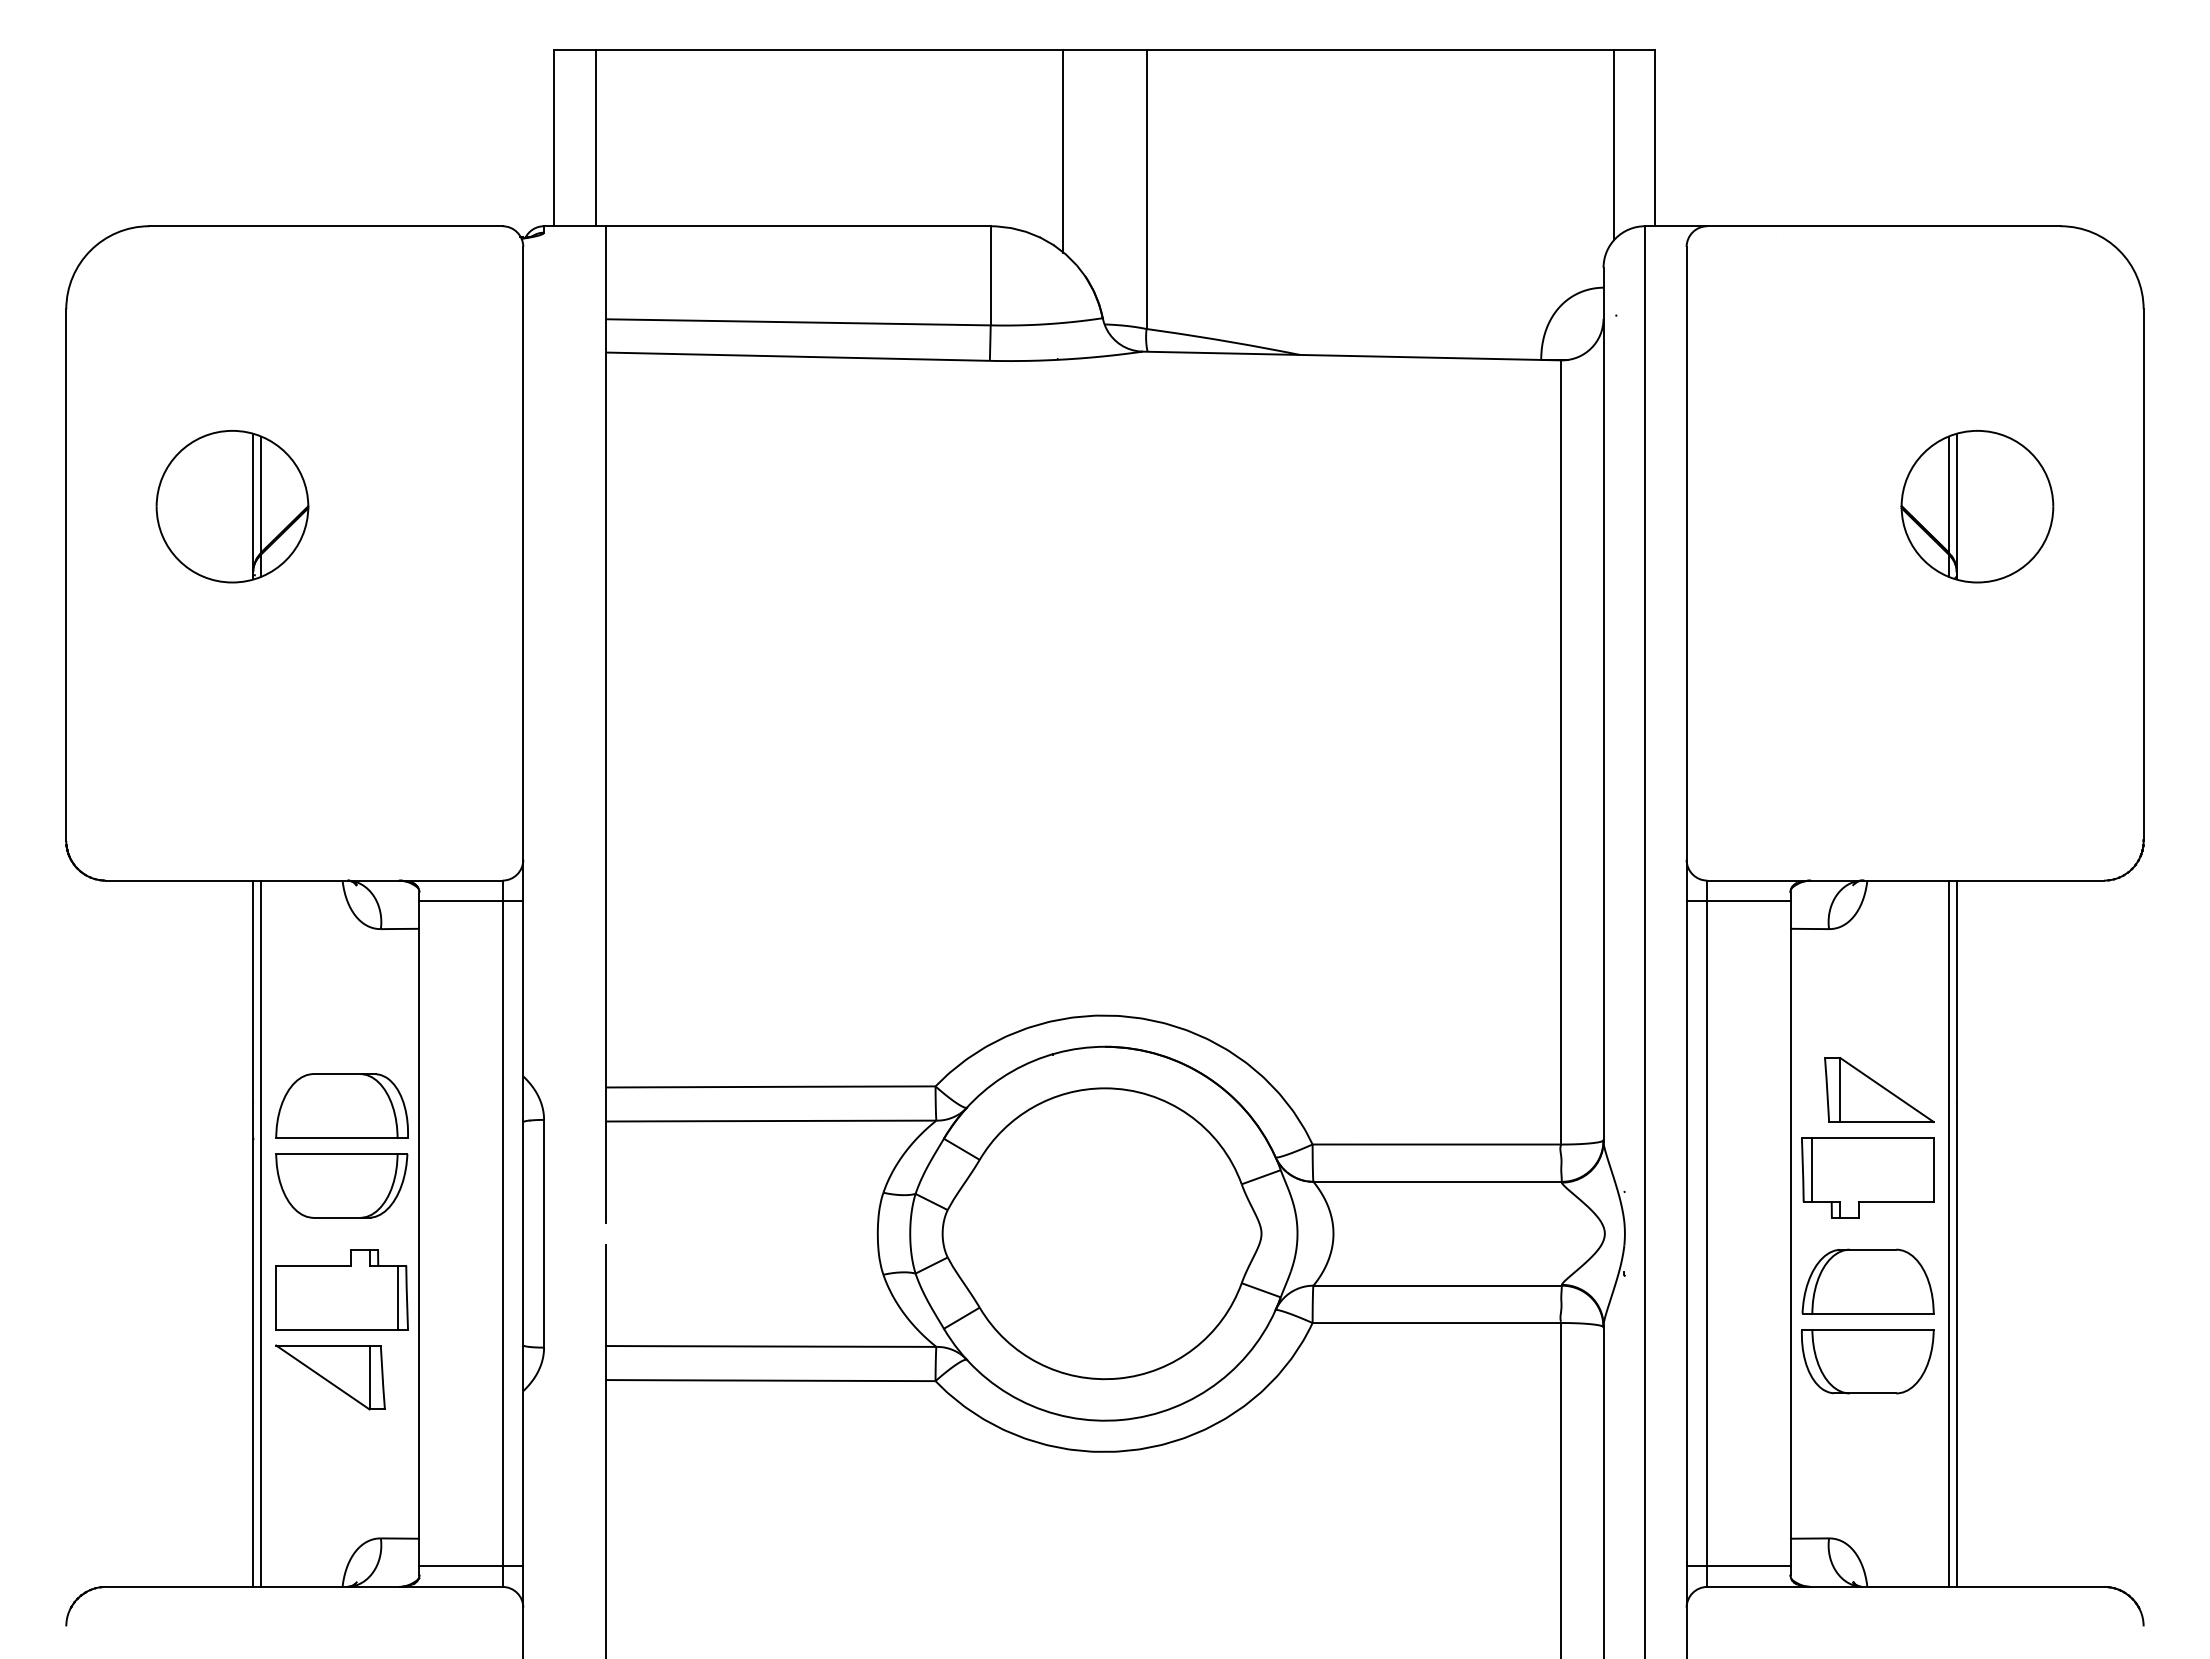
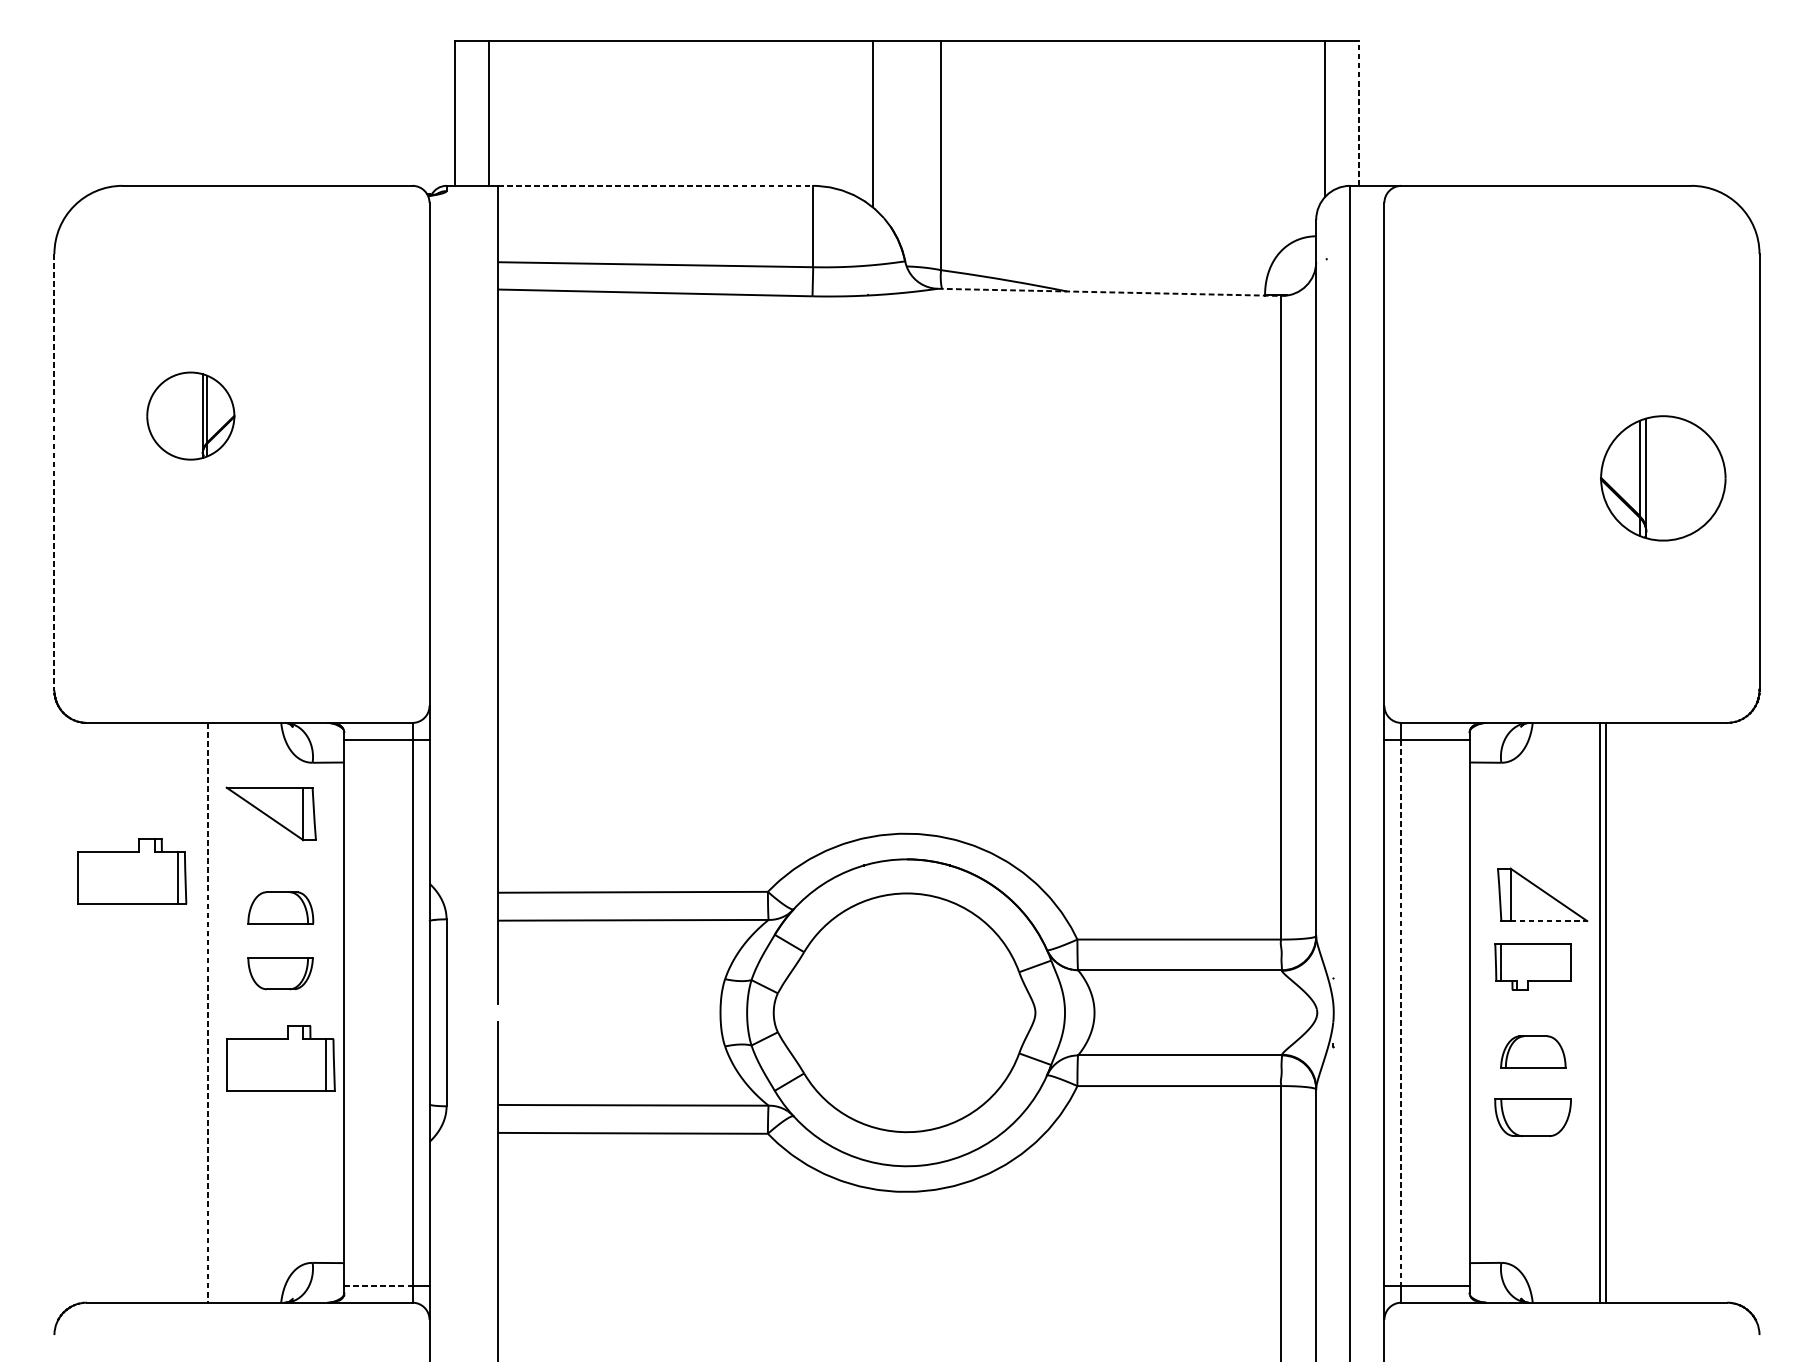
line: (1655, 137) -> (1358, 113), solid -> dashed
line: (799, 226) -> (656, 186), solid -> dashed
line: (1352, 356) -> (1110, 292), solid -> dashed
part: (232, 506) -> (190, 415), size x0.7
part: (1977, 506) -> (1663, 478), moved
line: (66, 575) -> (54, 472), solid -> dashed
part: (160, 1061) -> (131, 871), added
part: (341, 1105) -> (280, 907), size x0.6
line: (1887, 1122) -> (1549, 921), solid -> dashed
part: (1867, 1177) -> (1532, 966), size x0.7
part: (341, 1185) -> (280, 973), size x0.6
line: (261, 1233) -> (214, 1012), removed
line: (253, 1234) -> (208, 1013), solid -> dashed
line: (1707, 1234) -> (1401, 1013), solid -> dashed
part: (1867, 1281) -> (1532, 1052), size x0.6
part: (1867, 1361) -> (1532, 1117), size x0.7
part: (330, 1377) -> (271, 813), moved
line: (460, 1566) -> (377, 1285), solid -> dashed

